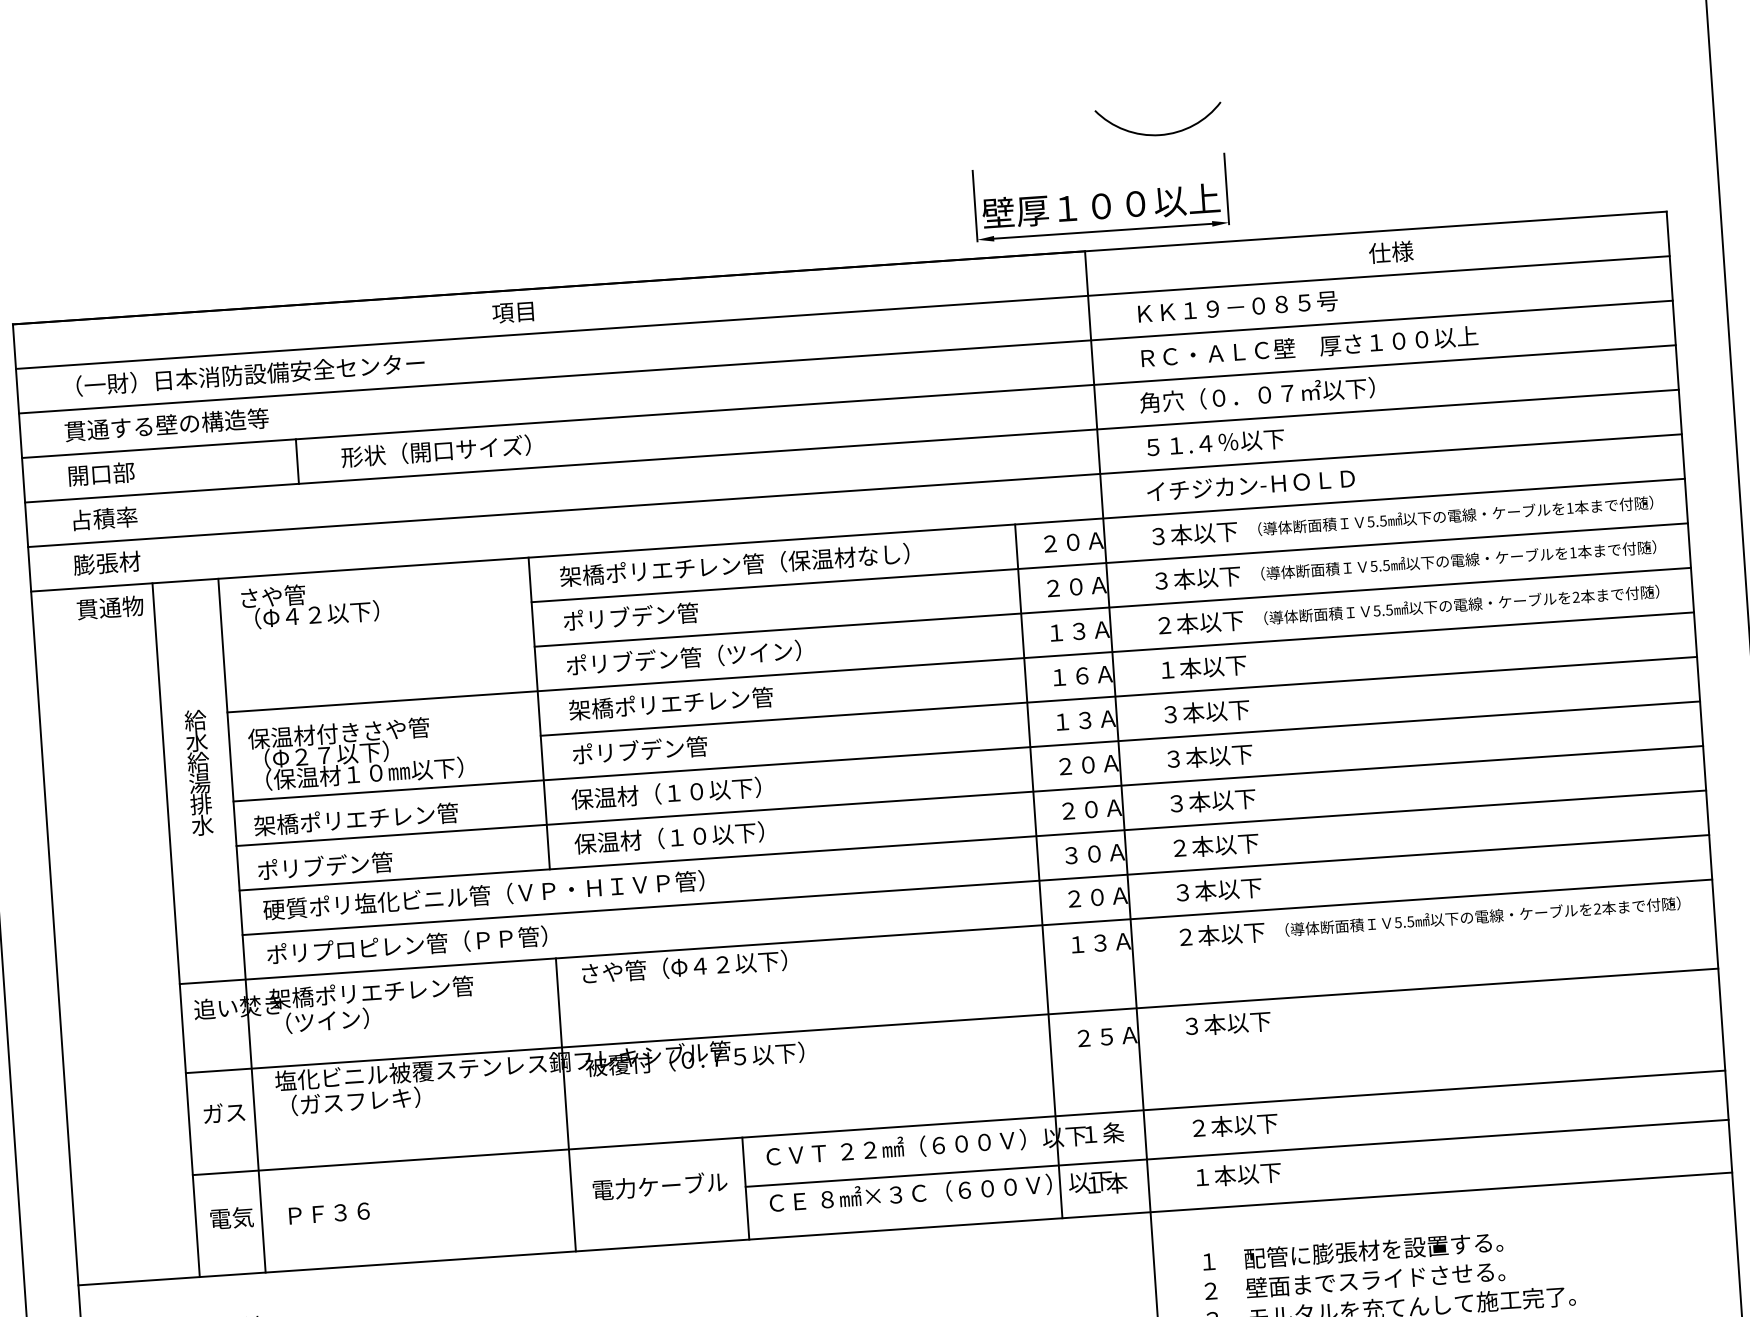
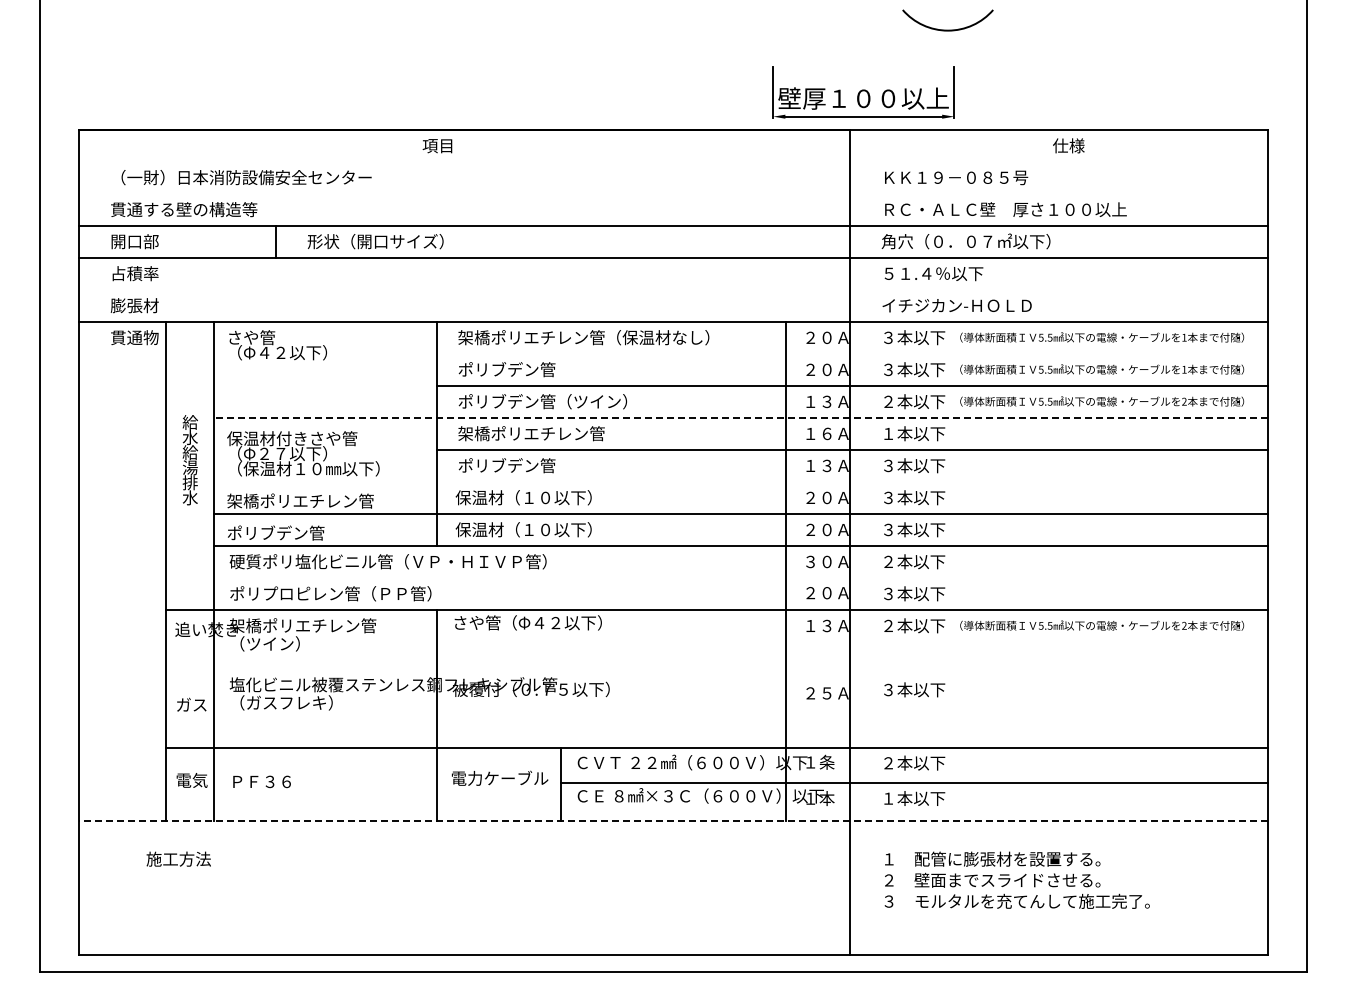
arc: (1159, 133) -> (947, 29), moved
line: (842, 313) -> (673, 162), removed
line: (845, 357) -> (673, 194), removed
line: (855, 491) -> (673, 290), removed
line: (1108, 563) -> (851, 354), removed
line: (960, 662) -> (740, 418), solid -> dashed
line: (966, 751) -> (740, 482), removed
line: (975, 885) -> (740, 578), removed
line: (951, 1021) -> (716, 674), removed
line: (903, 1229) -> (672, 821), solid -> dashed

